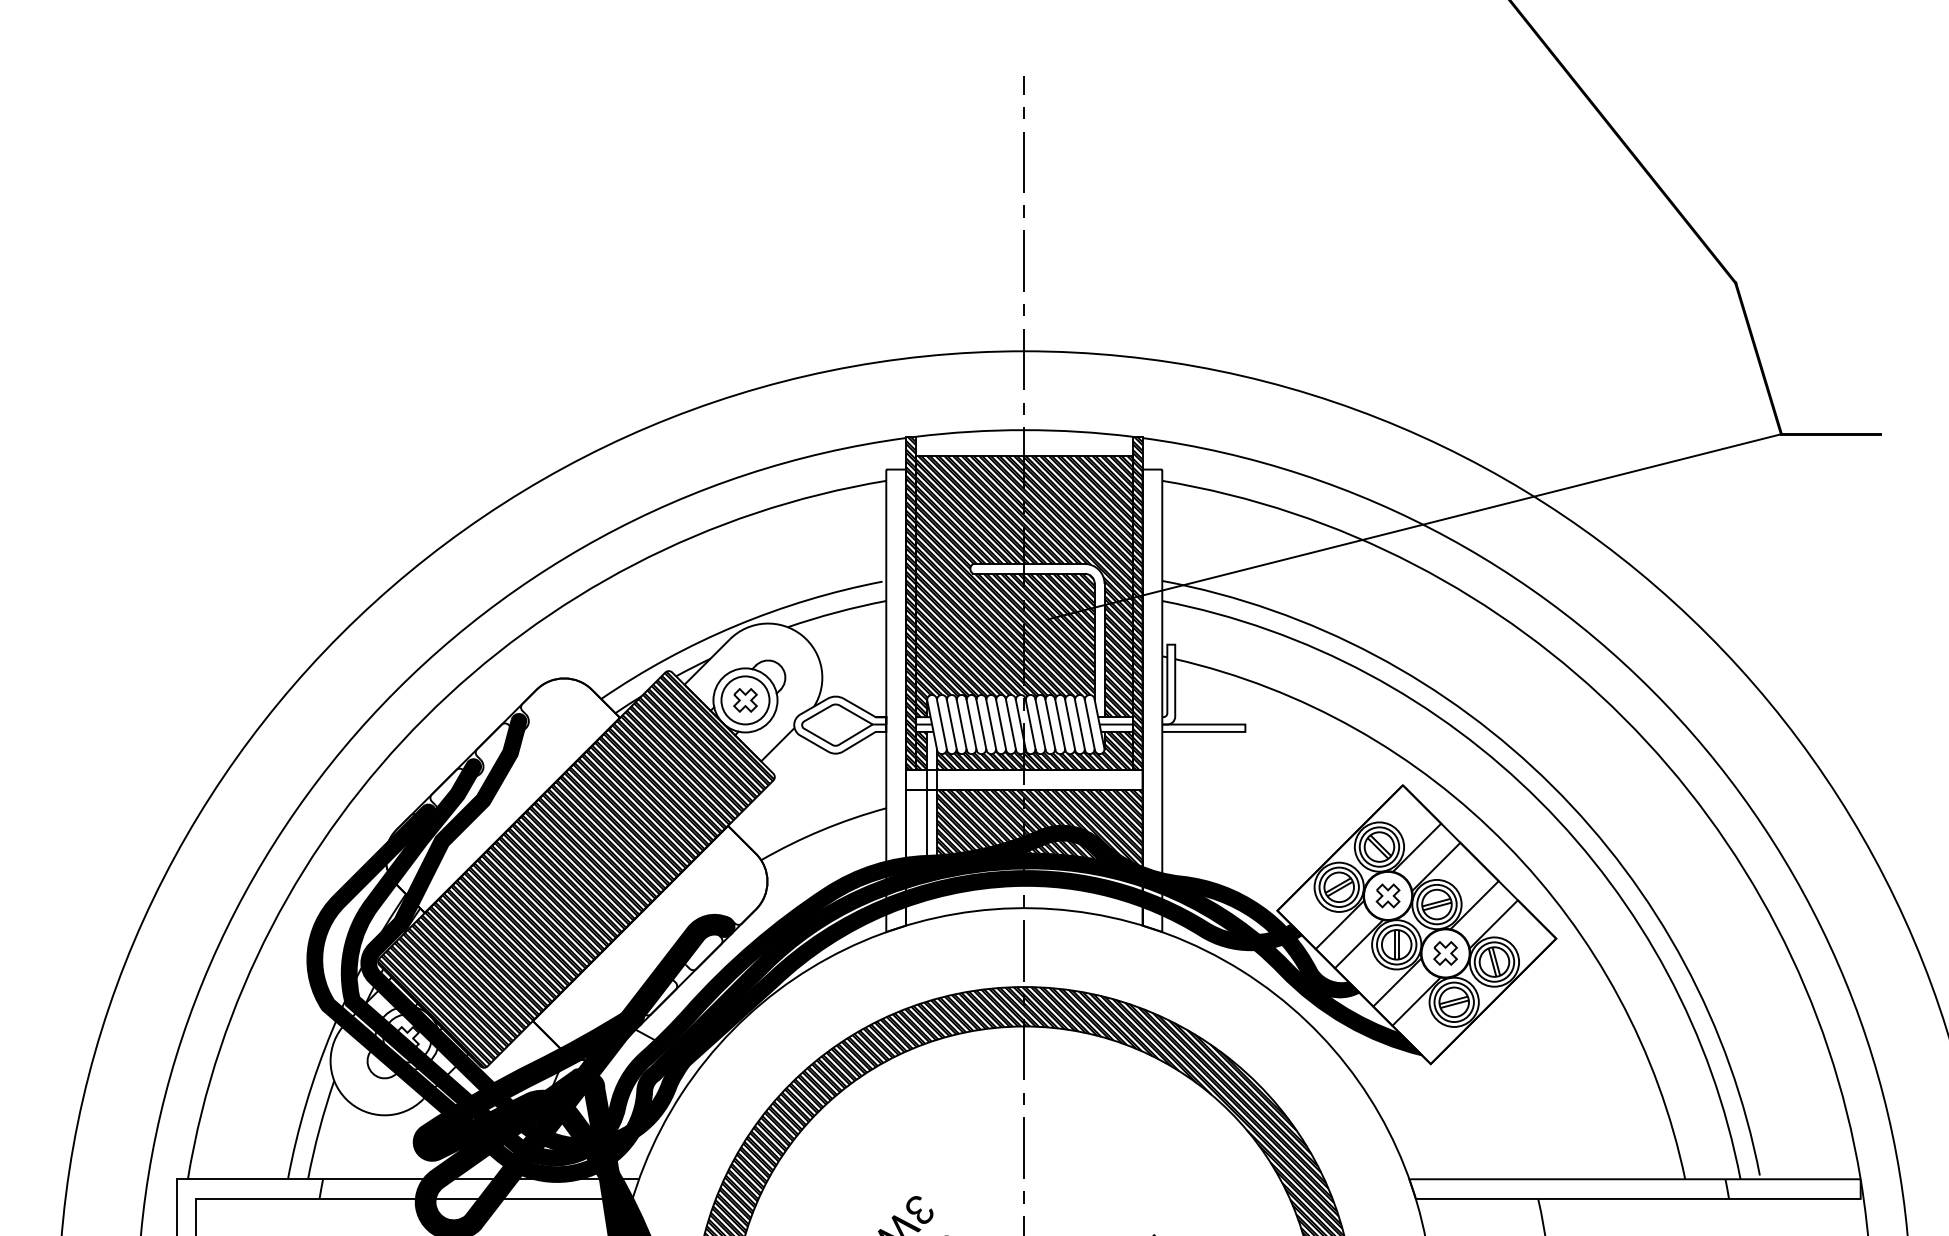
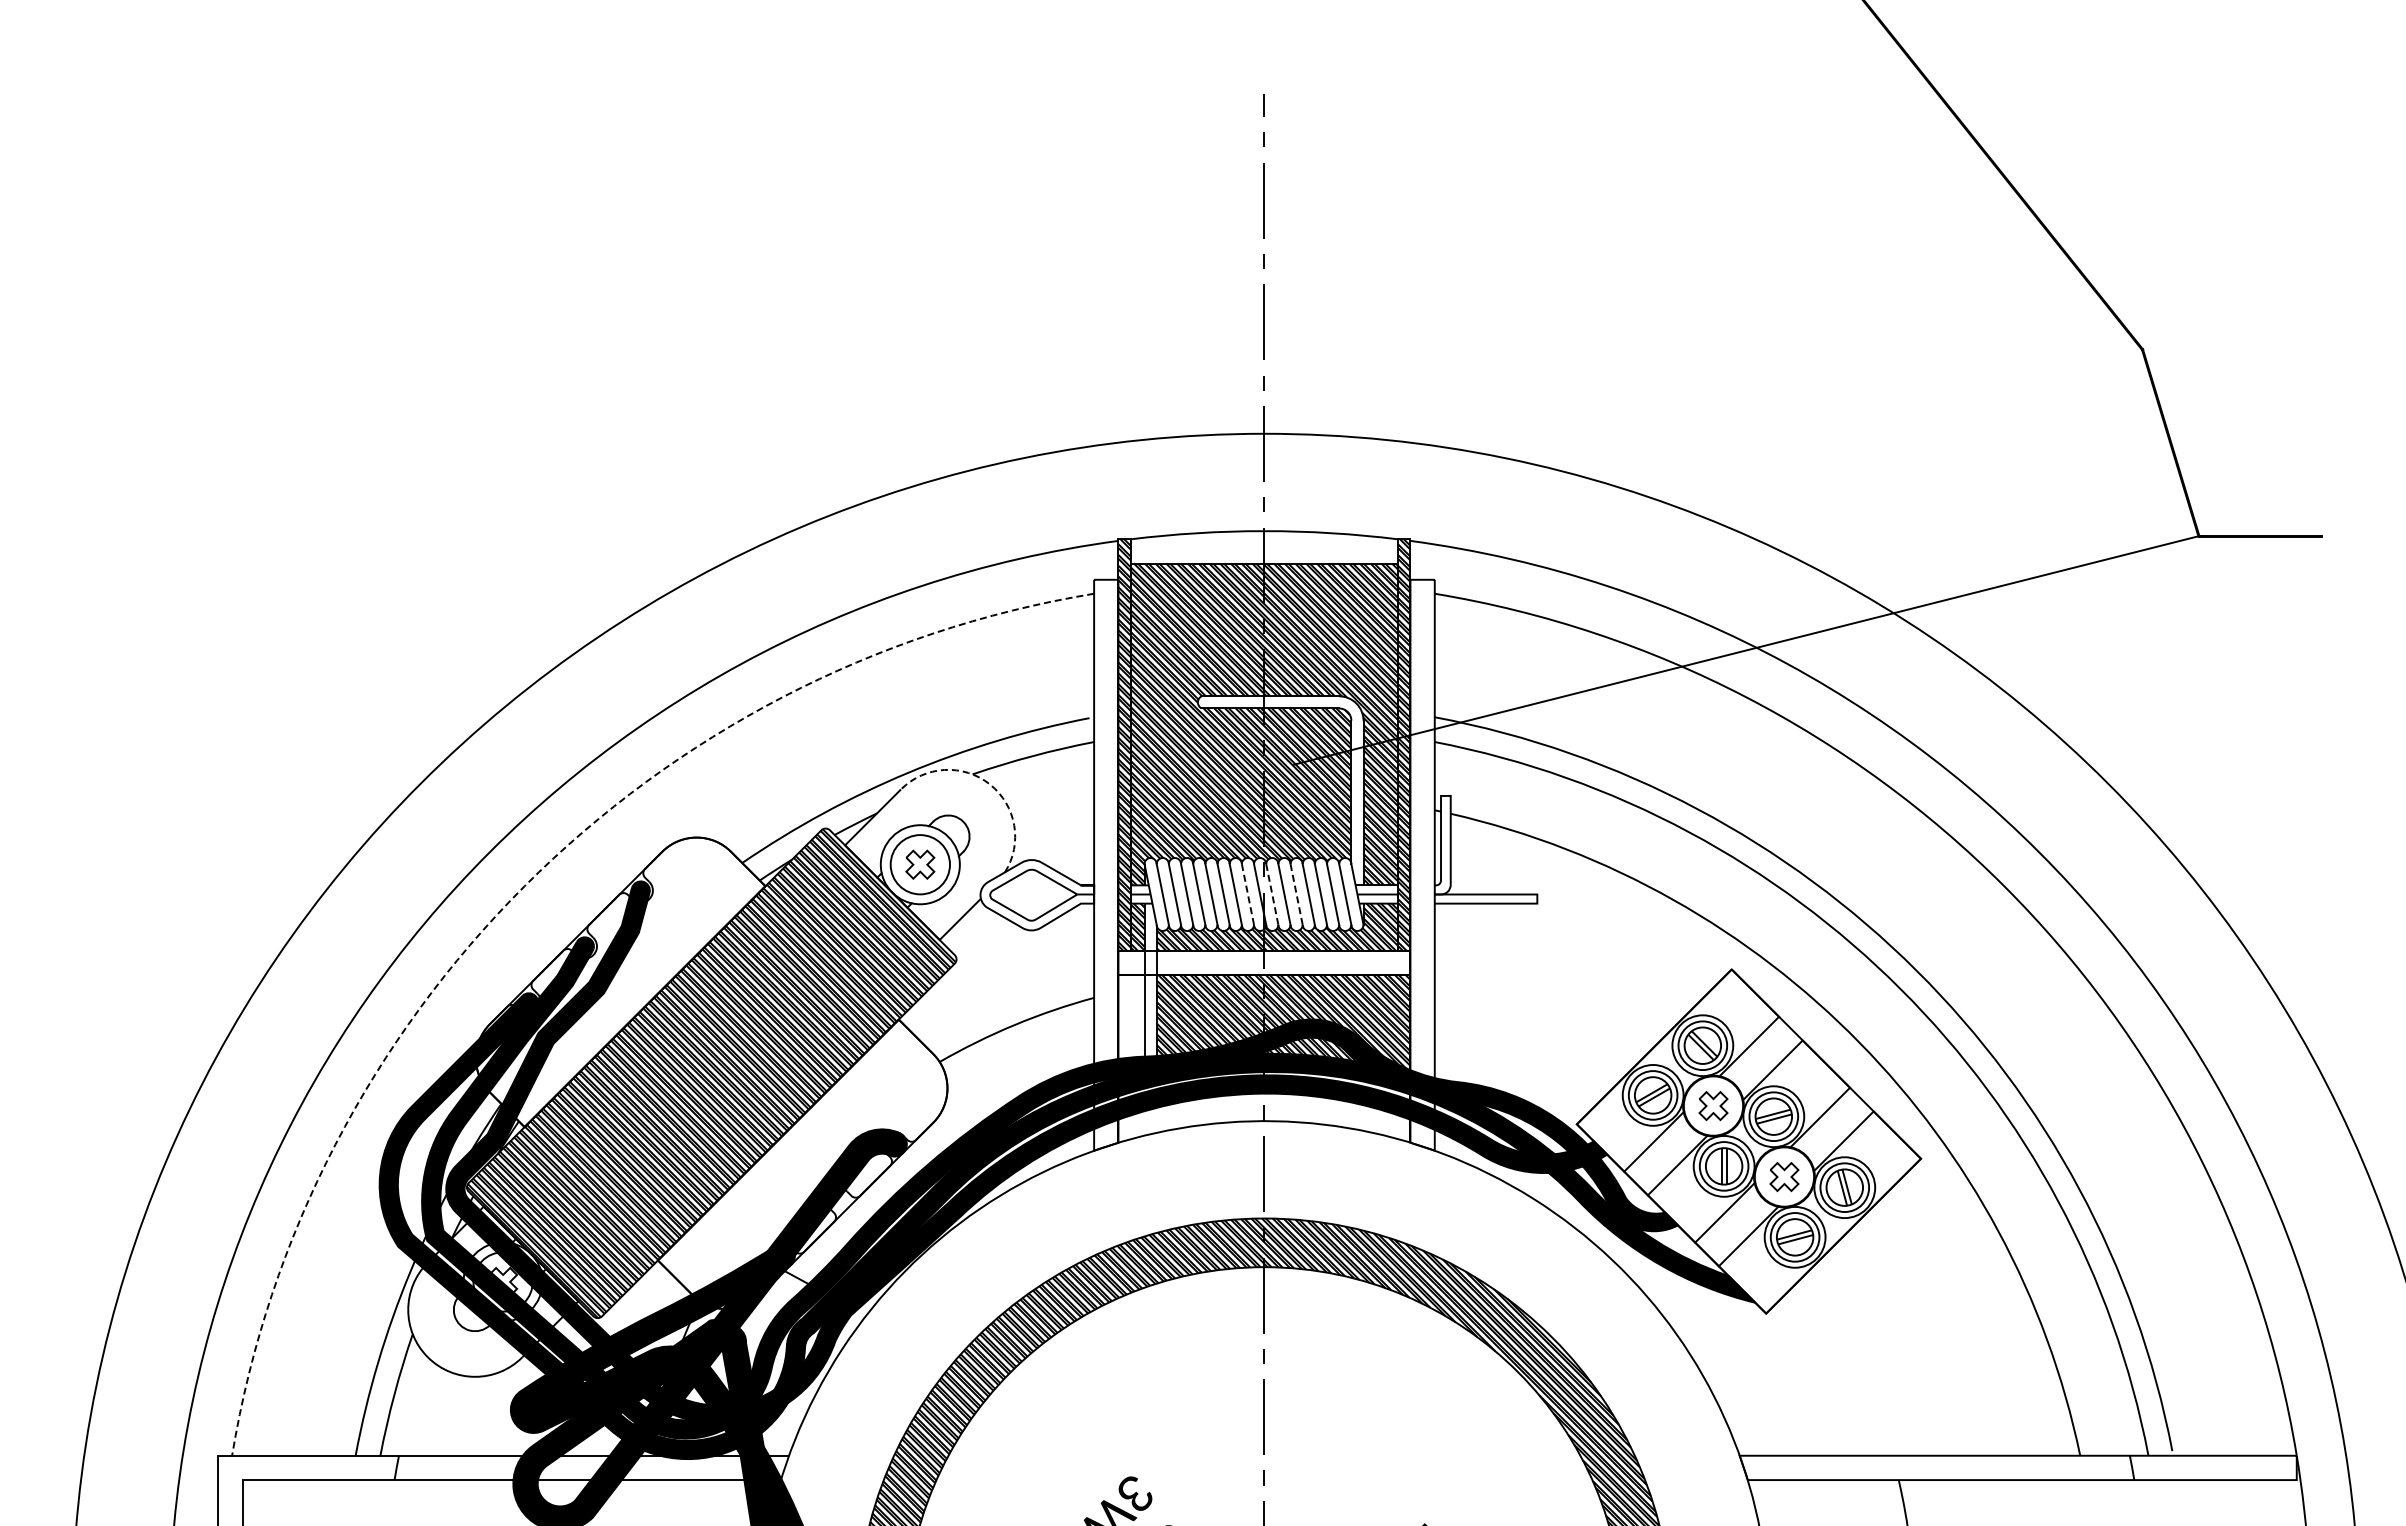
arc: (802, 635) -> (990, 784), solid -> dashed
arc: (424, 718) -> (524, 886), solid -> dashed
line: (1011, 724) -> (1248, 894), solid -> dashed
line: (1030, 724) -> (1272, 894), solid -> dashed
line: (1050, 724) -> (1296, 894), solid -> dashed

